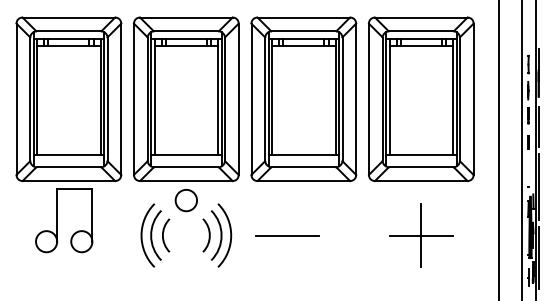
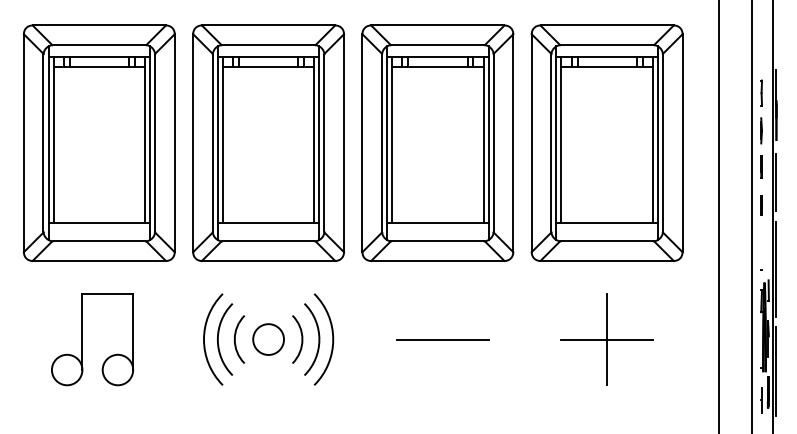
circle: (185, 200) -> (267, 339), moved
part: (57, 220) -> (82, 339), moved
line: (287, 235) -> (443, 339), moved

